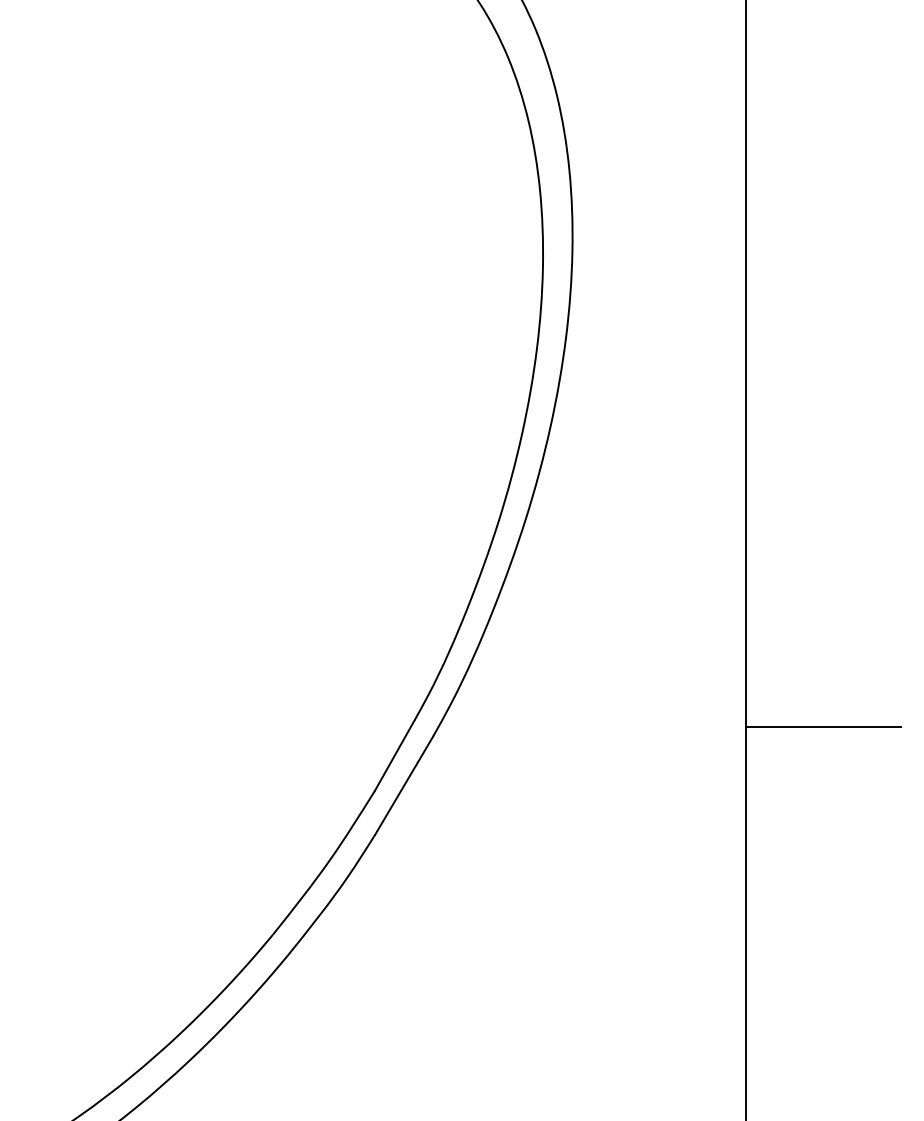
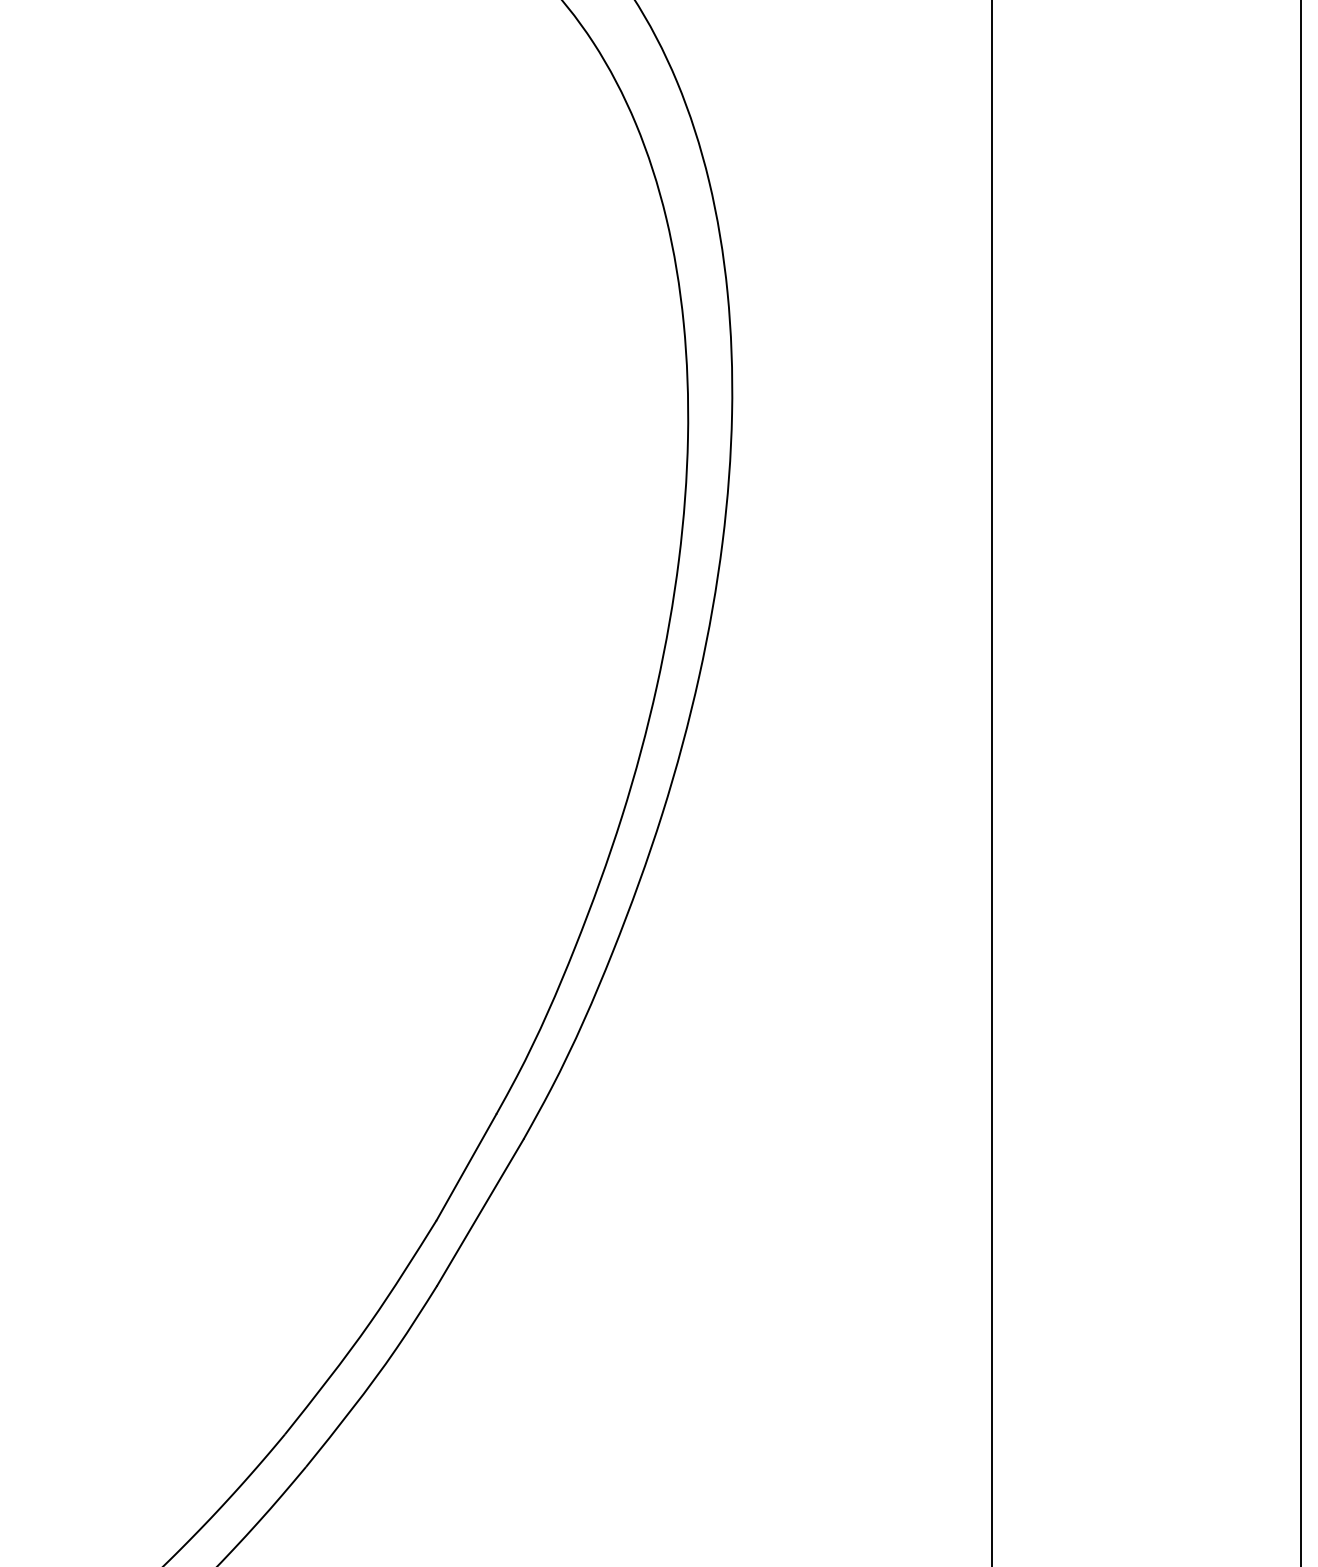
line: (823, 727) -> (1107, 1125), removed

